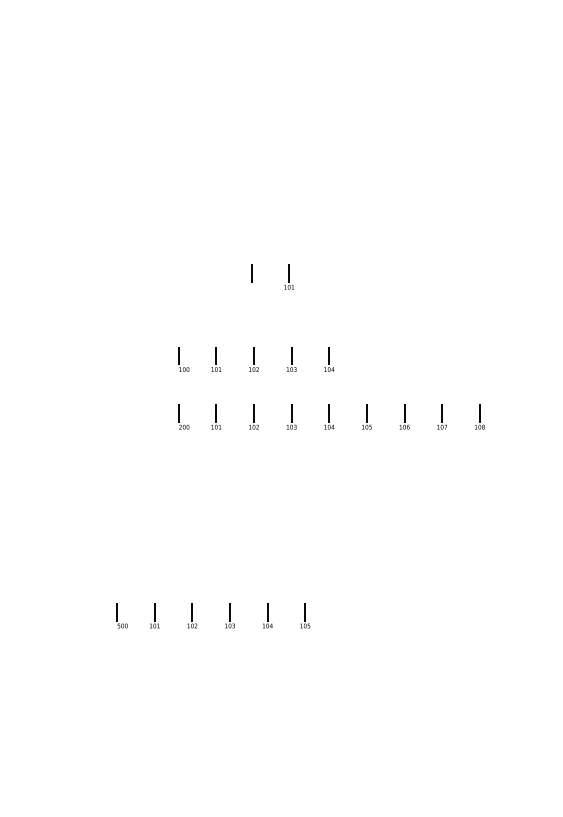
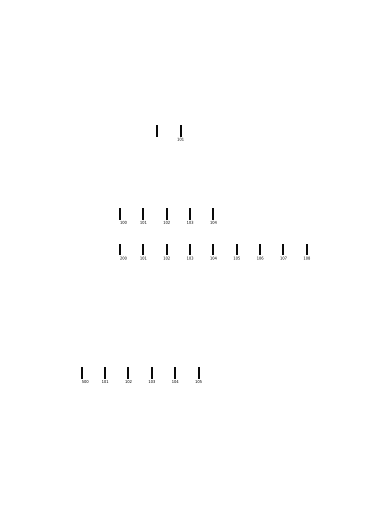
part: (285, 286) -> (178, 138), moved

